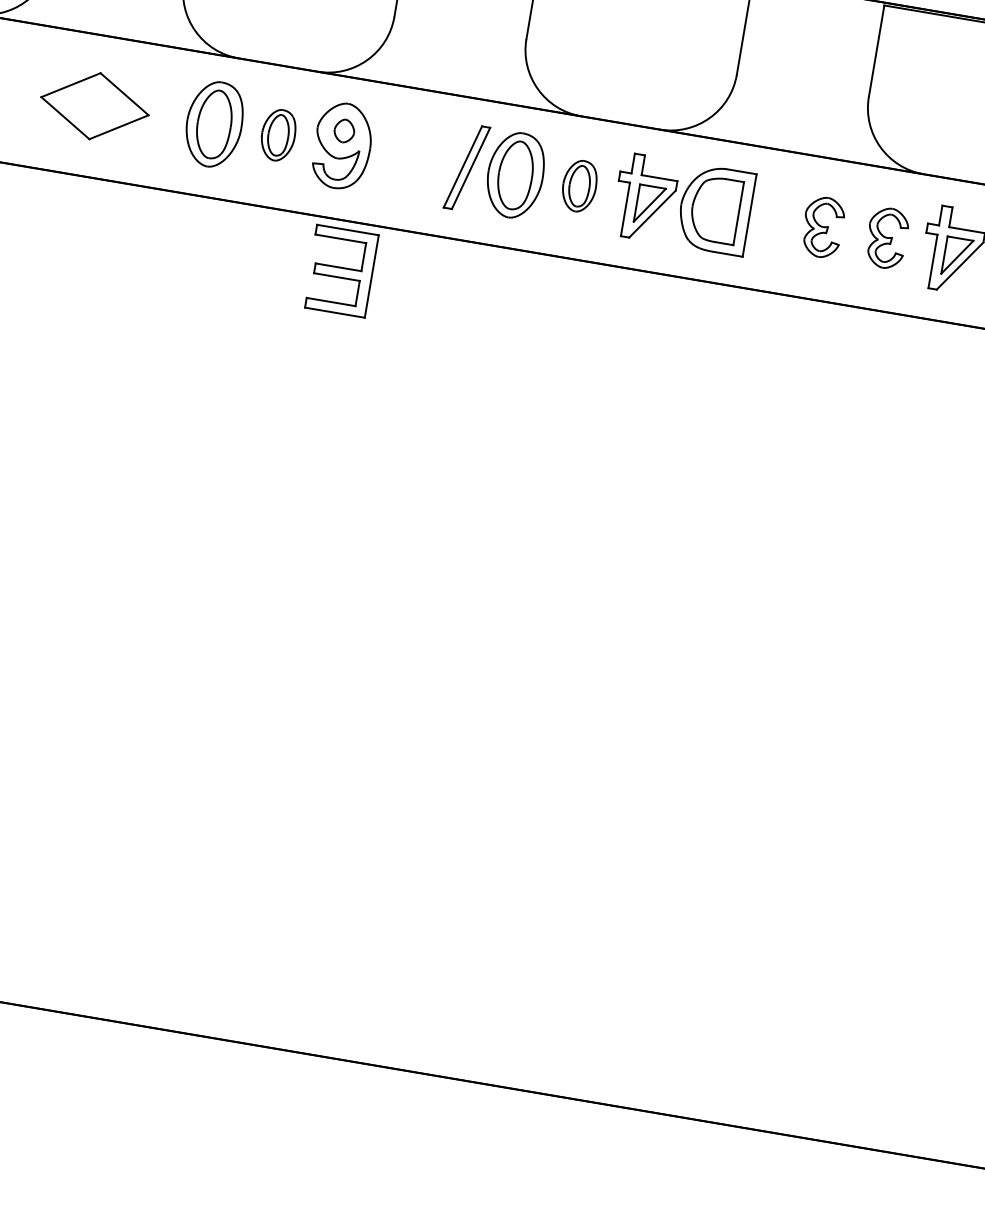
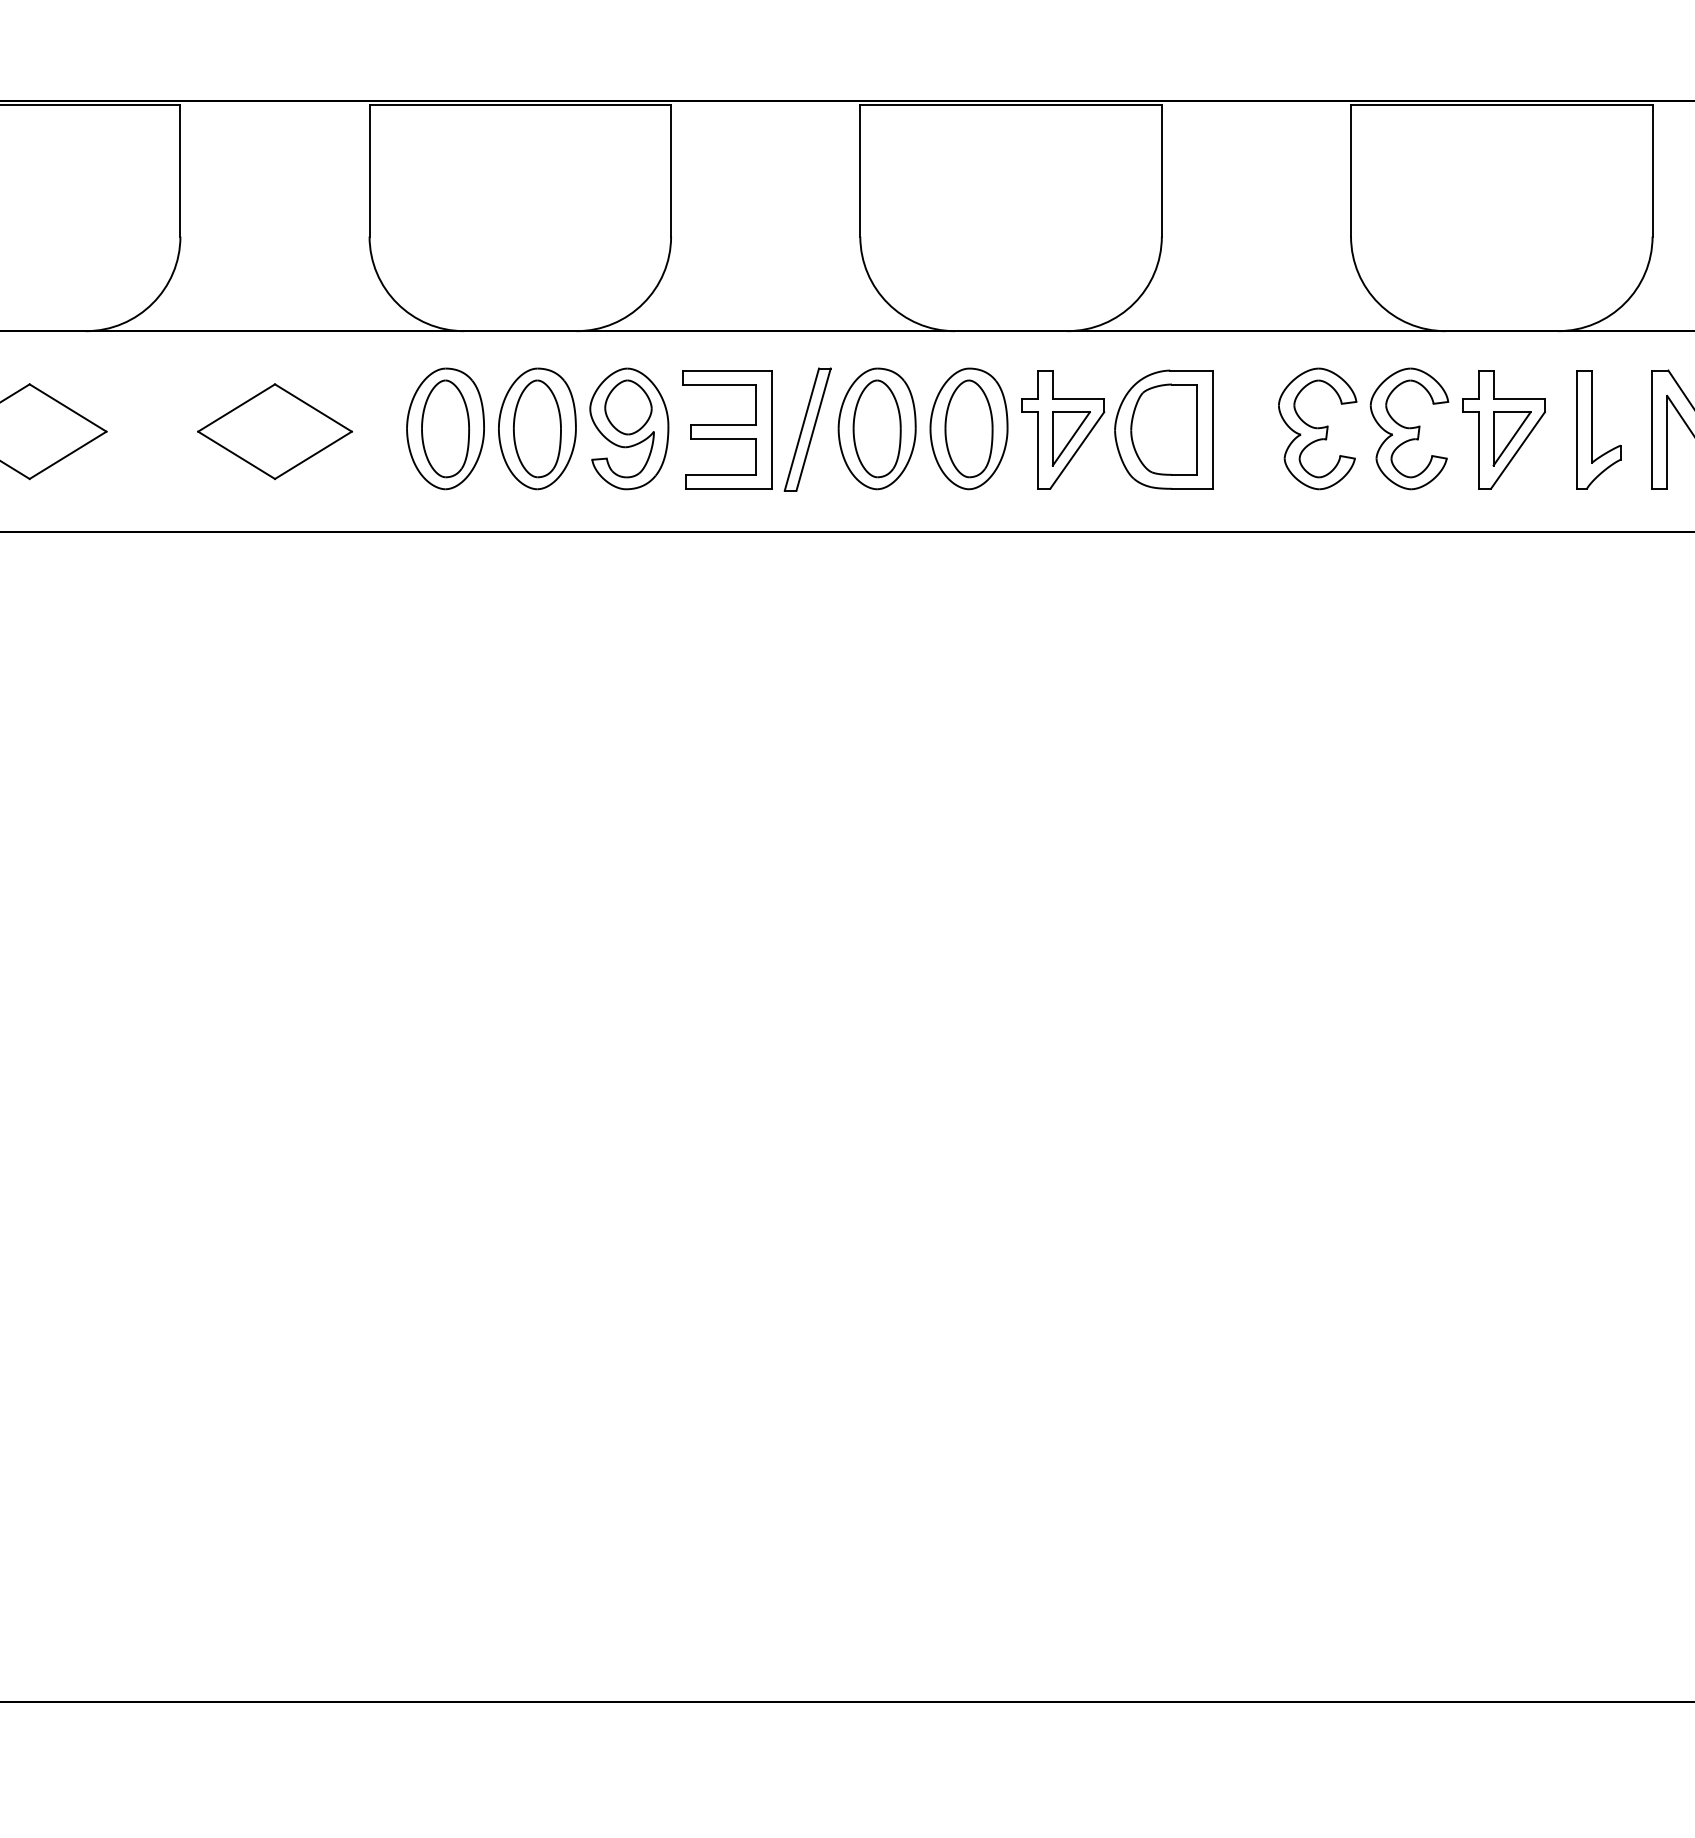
part: (344, 131) -> (628, 407), size x1.67
part: (278, 134) -> (537, 428), size x1.67
part: (579, 185) -> (968, 428), size x1.67
part: (822, 227) -> (1317, 428), size x1.43
part: (887, 237) -> (1409, 428), size x1.43
part: (340, 271) -> (727, 429), moved

